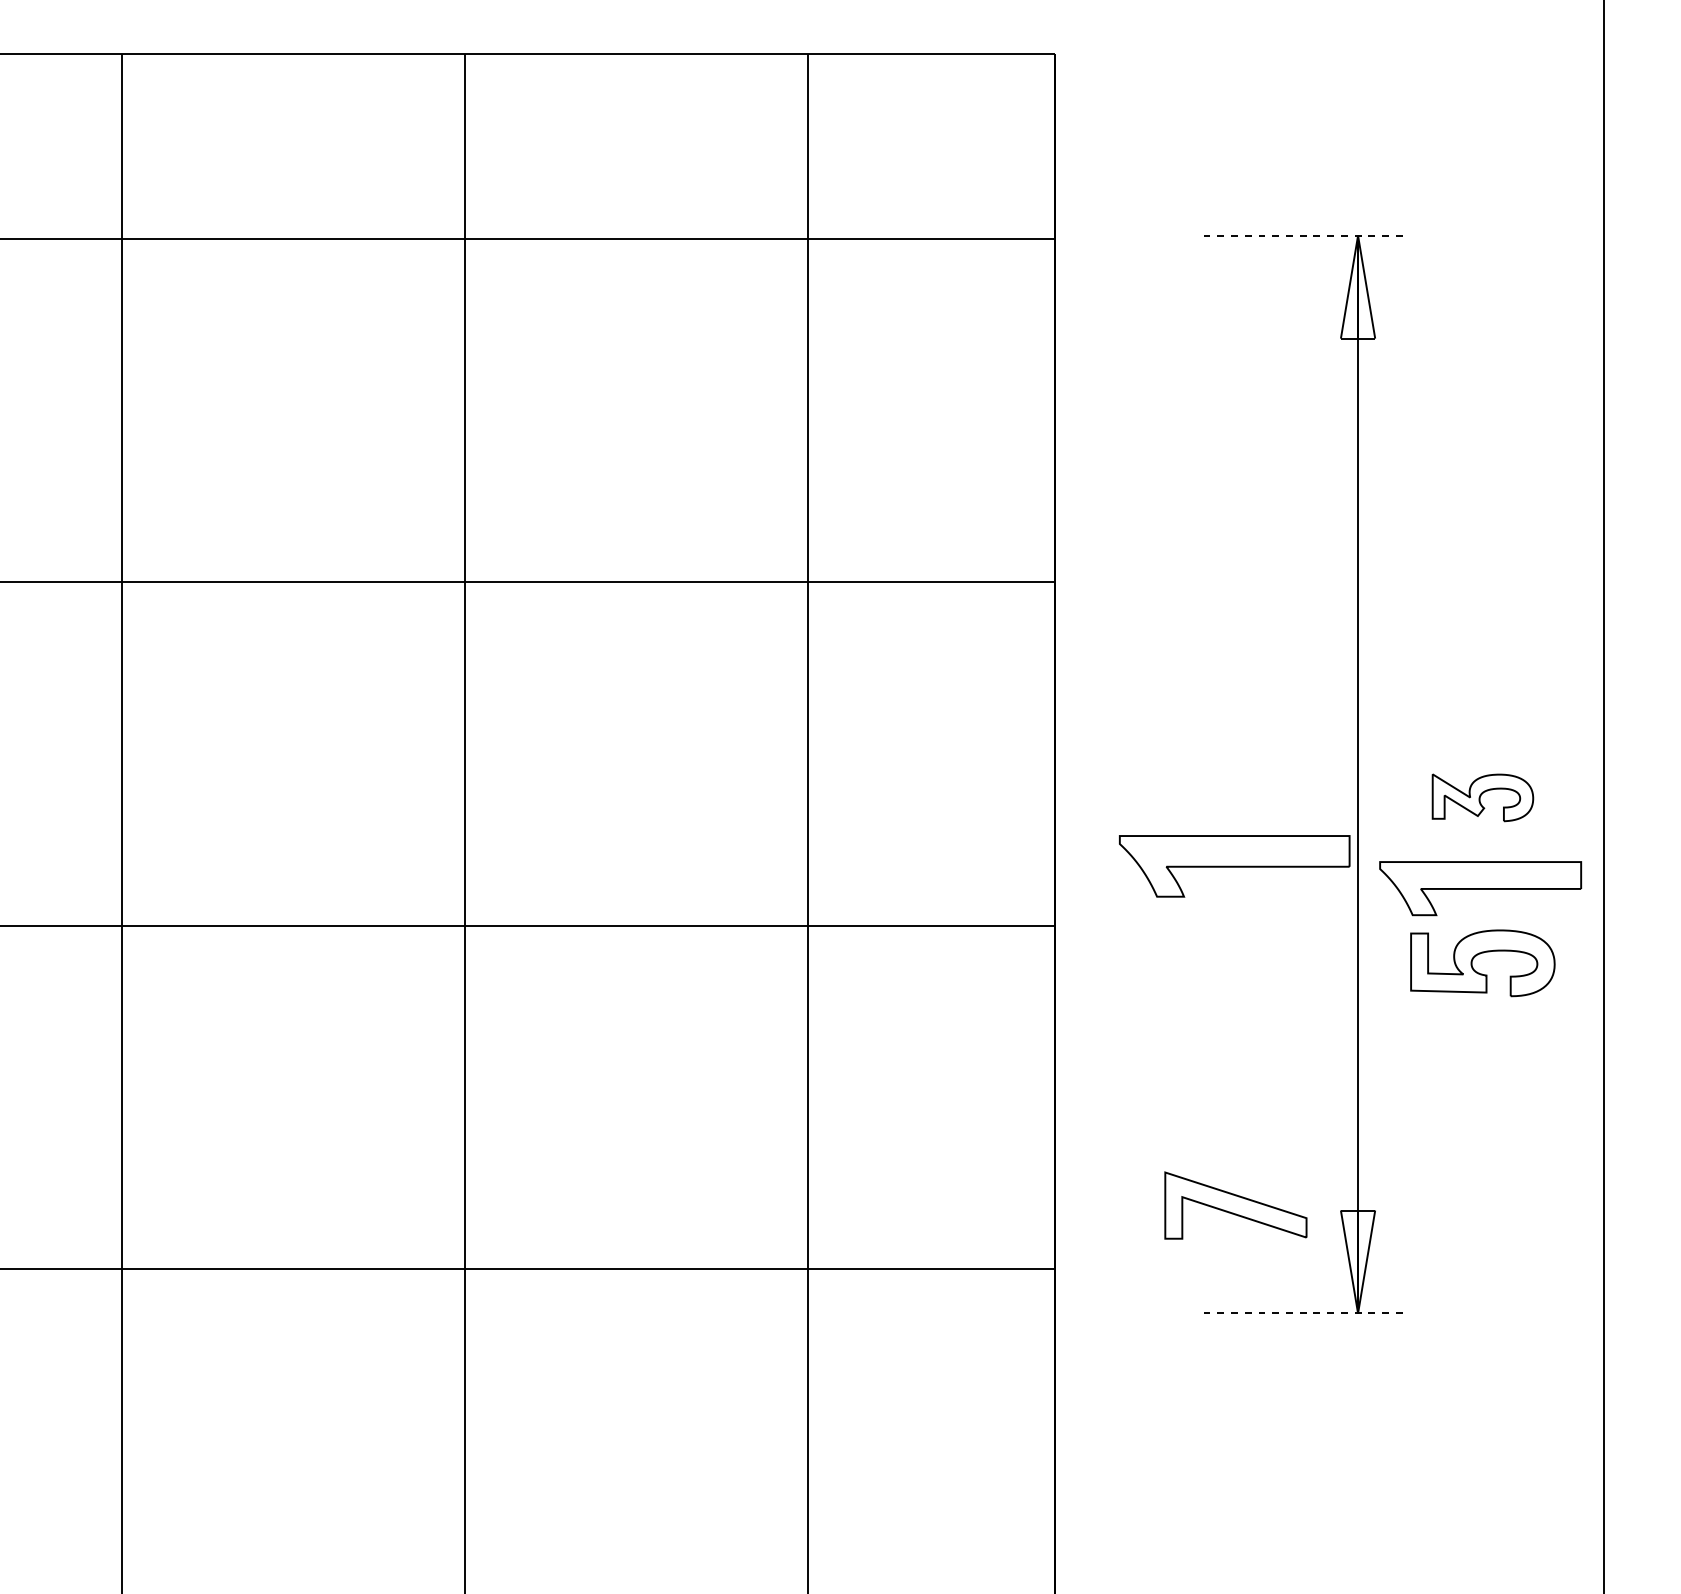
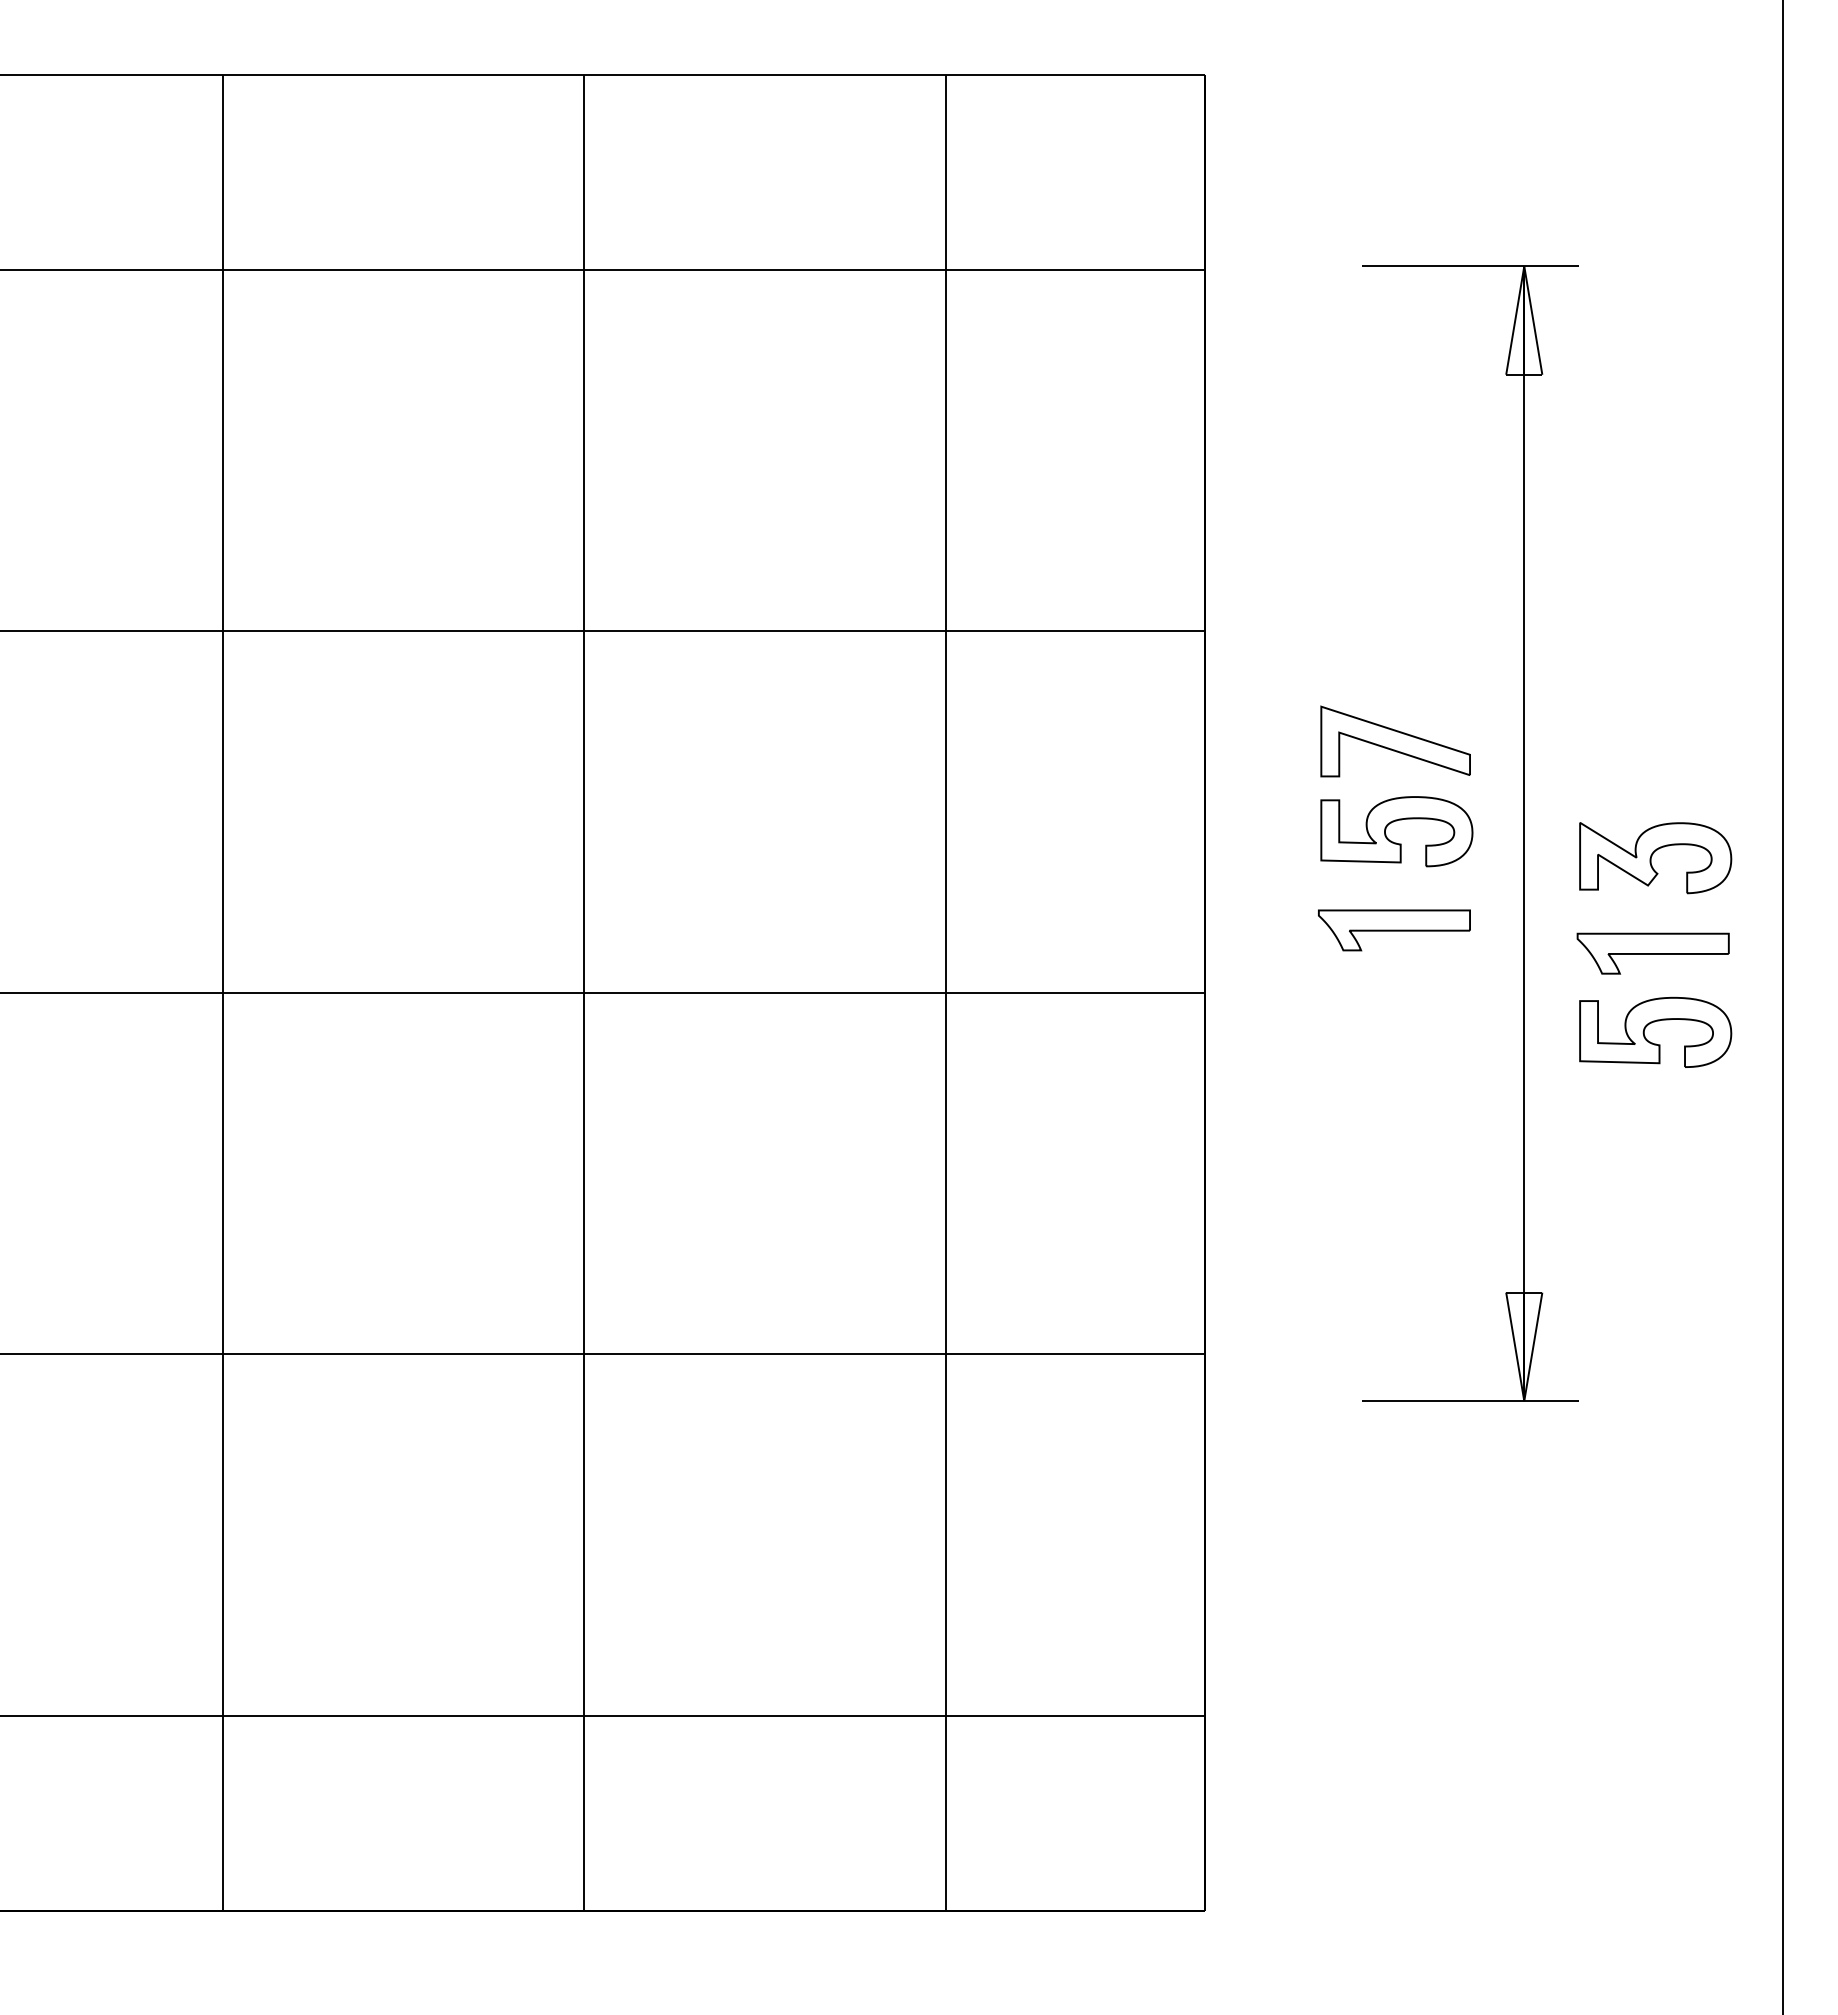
line: (1306, 235) -> (1470, 266), dashed -> solid
part: (1231, 764) -> (1391, 823), added
part: (1482, 798) -> (1655, 858), size x1.43
part: (1234, 866) -> (1394, 930), size x0.62
part: (1479, 888) -> (1652, 953), size x0.71
part: (1235, 1205) -> (1395, 741), moved
line: (1306, 1313) -> (1470, 1401), dashed -> solid

